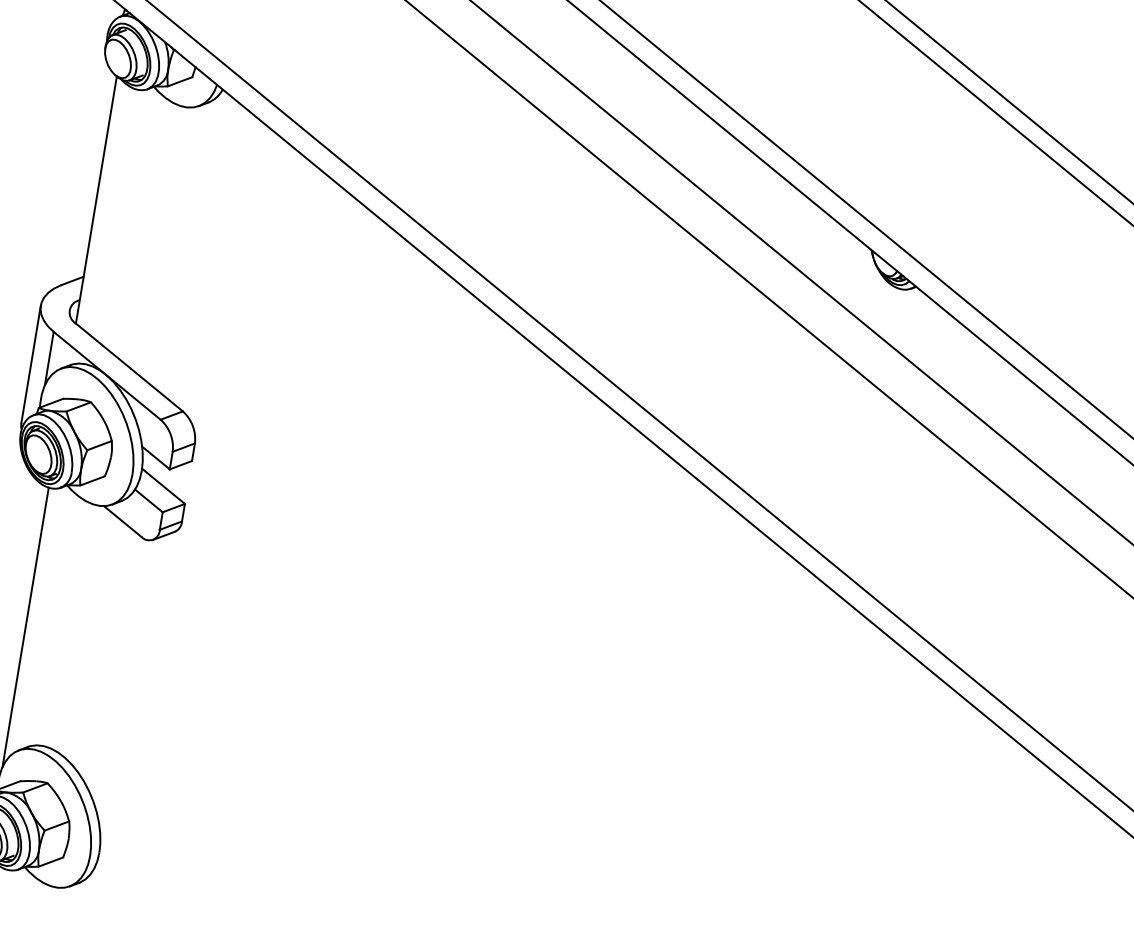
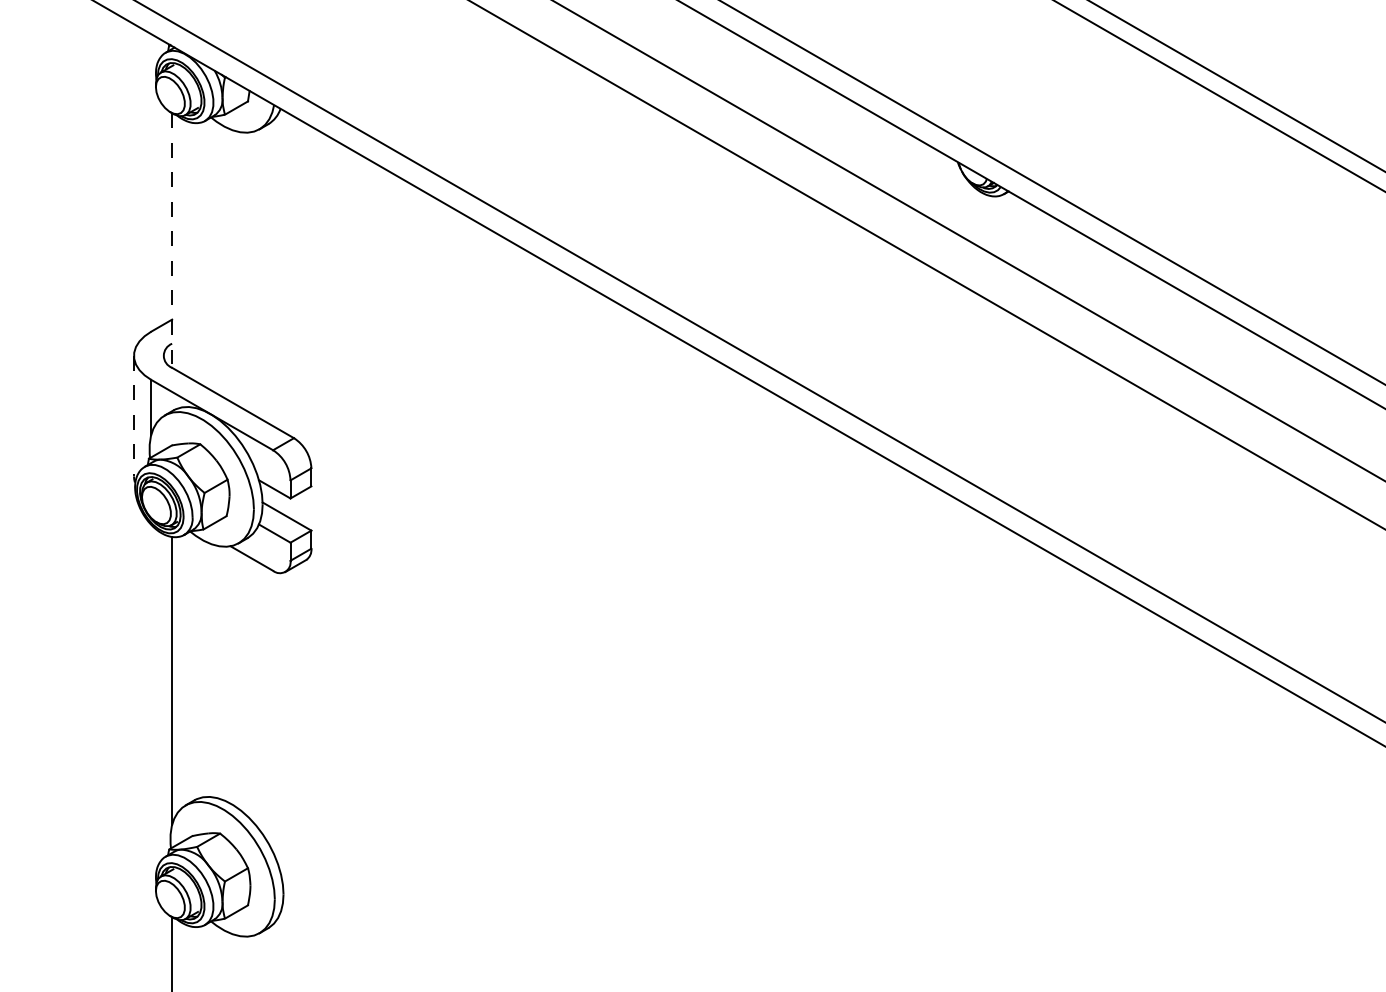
line: (96, 200) -> (172, 241), solid -> dashed
line: (30, 364) -> (133, 416), solid -> dashed

